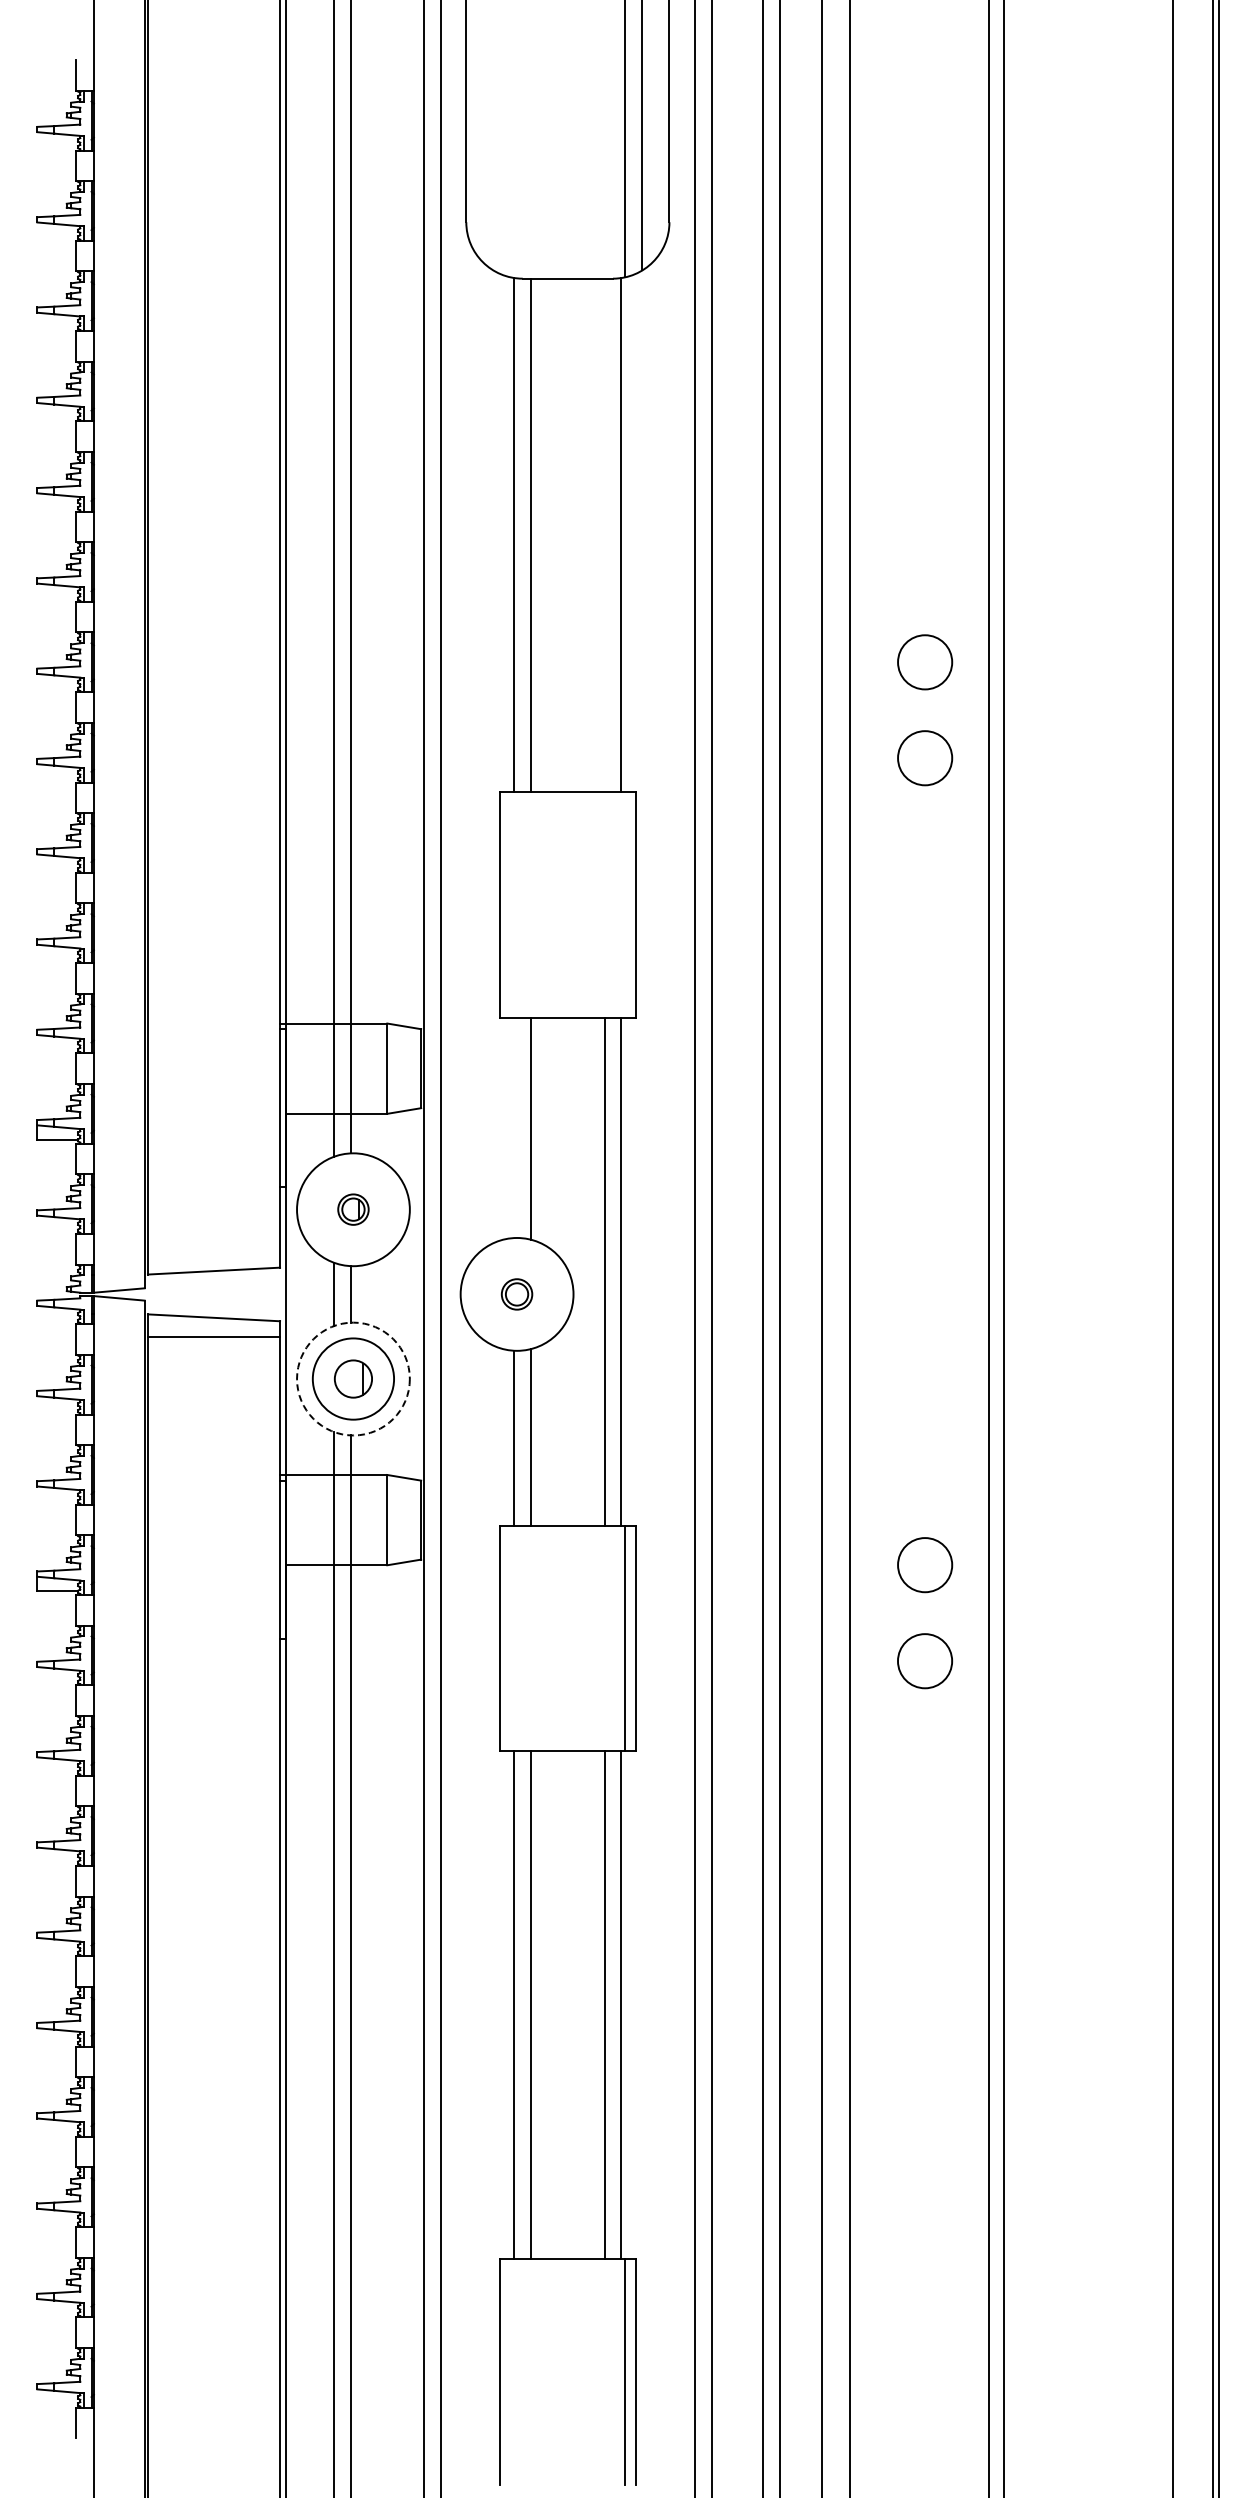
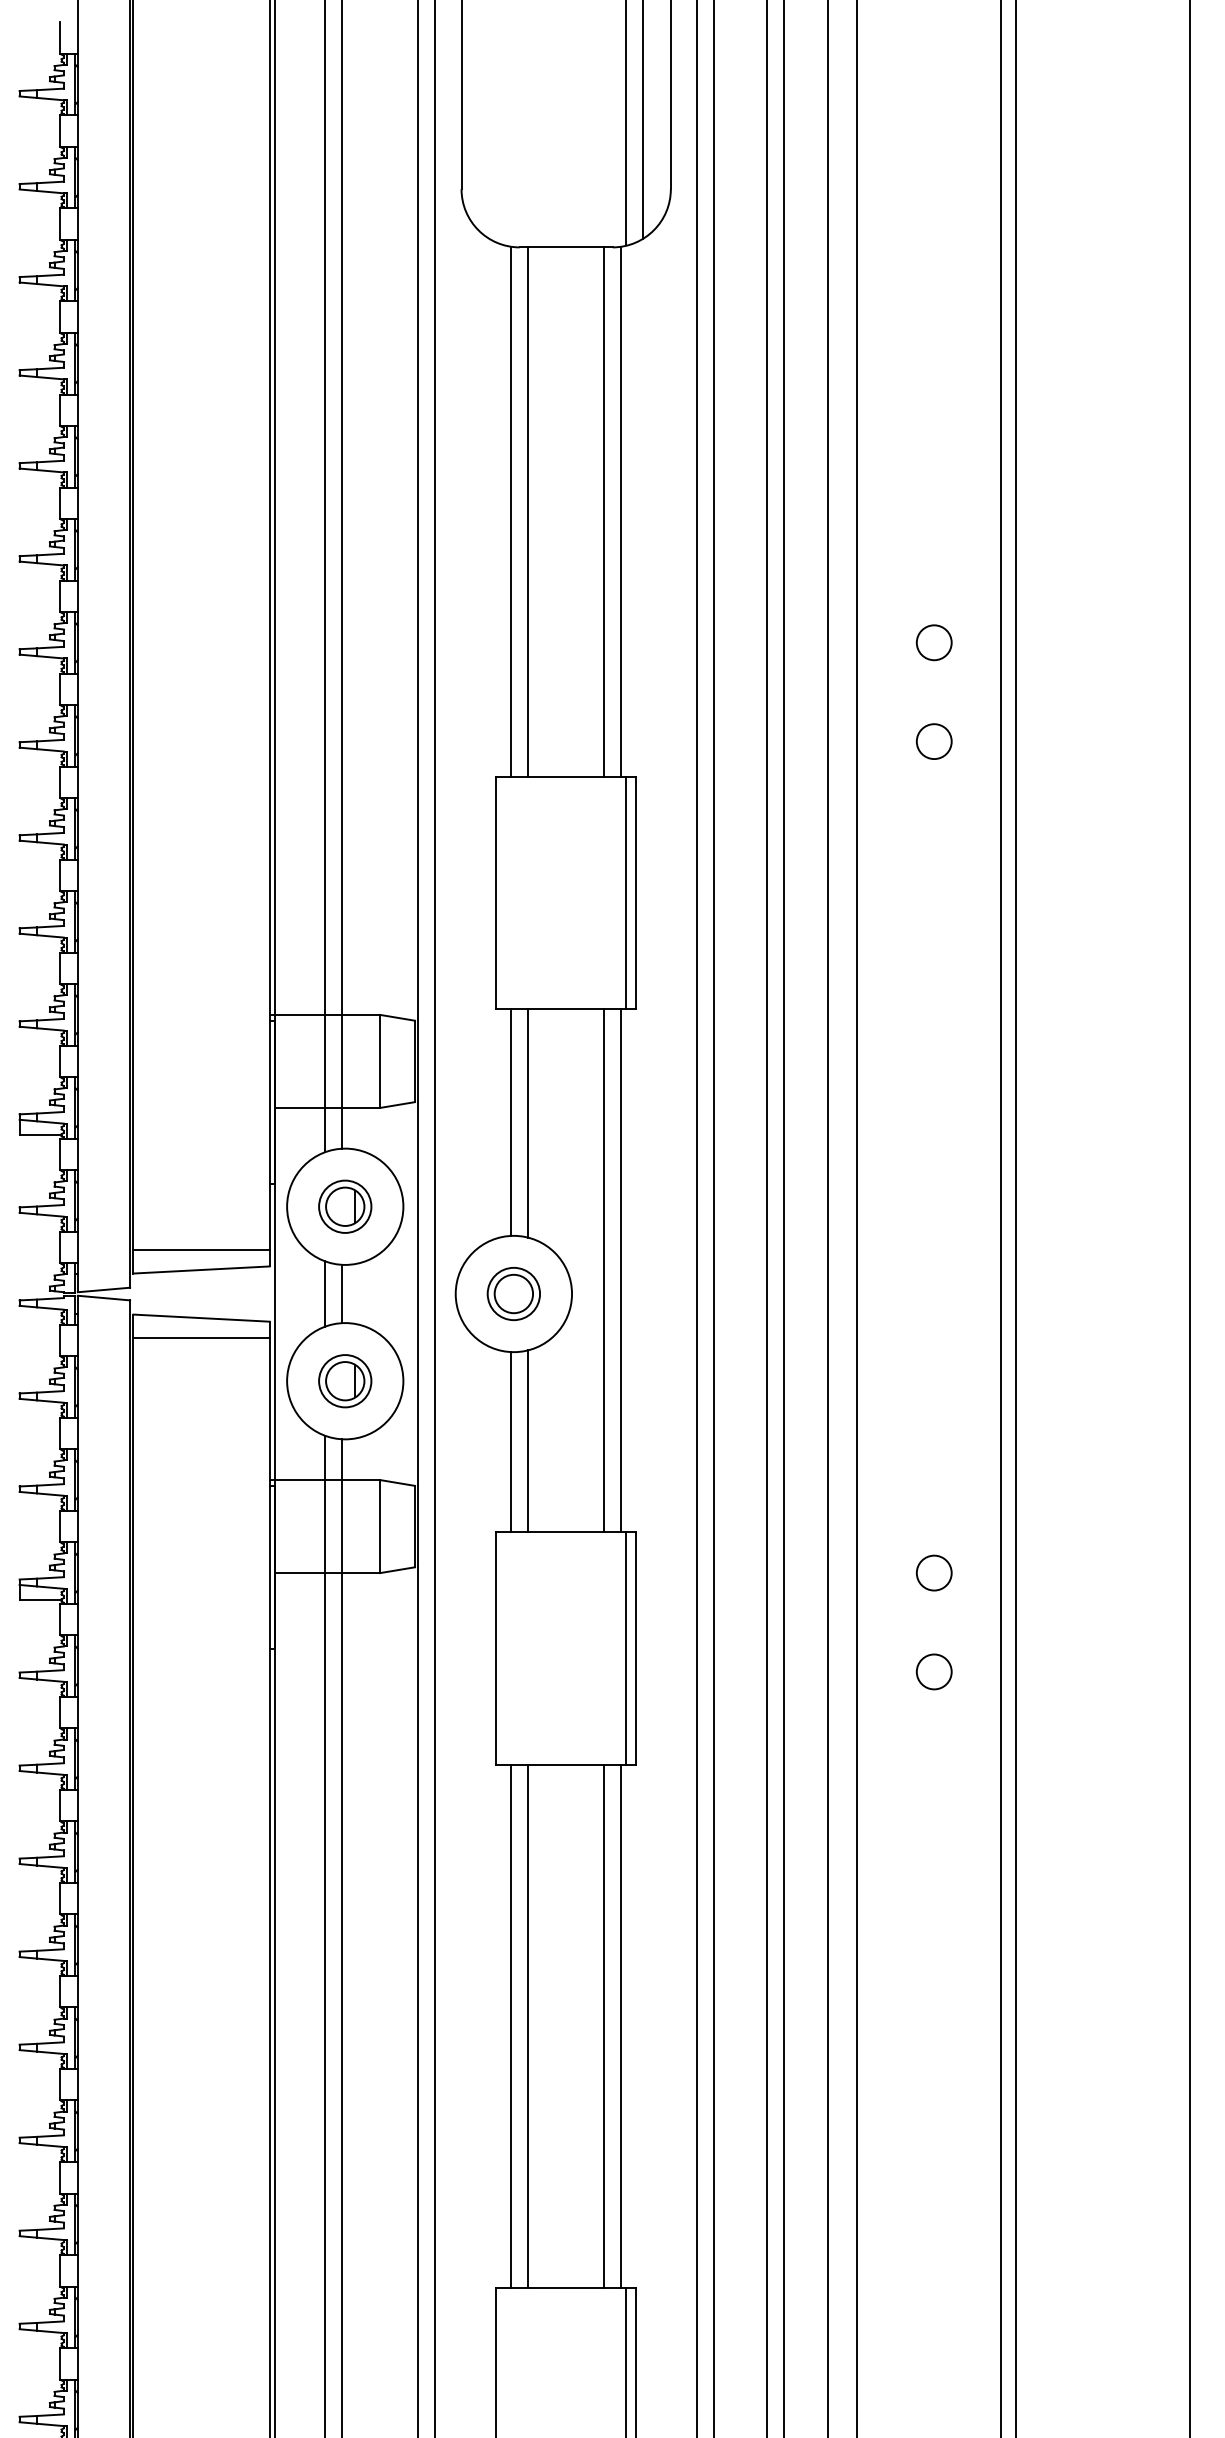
line: (604, 535) -> (603, 512), added
circle: (924, 662) -> (933, 642), size x0.62
circle: (924, 758) -> (933, 741), size x0.62
line: (625, 904) -> (625, 892), added
line: (514, 1127) -> (511, 1122), added
part: (353, 1209) -> (345, 1206), size x1.67
line: (213, 1252) -> (201, 1250), added
part: (516, 1294) -> (513, 1294), size x1.67
circle: (353, 1378) -> (345, 1380), dashed -> solid
circle: (353, 1378) -> (345, 1380), size x0.62
circle: (924, 1565) -> (933, 1573), size x0.62
circle: (925, 1661) -> (934, 1672), size x0.62

